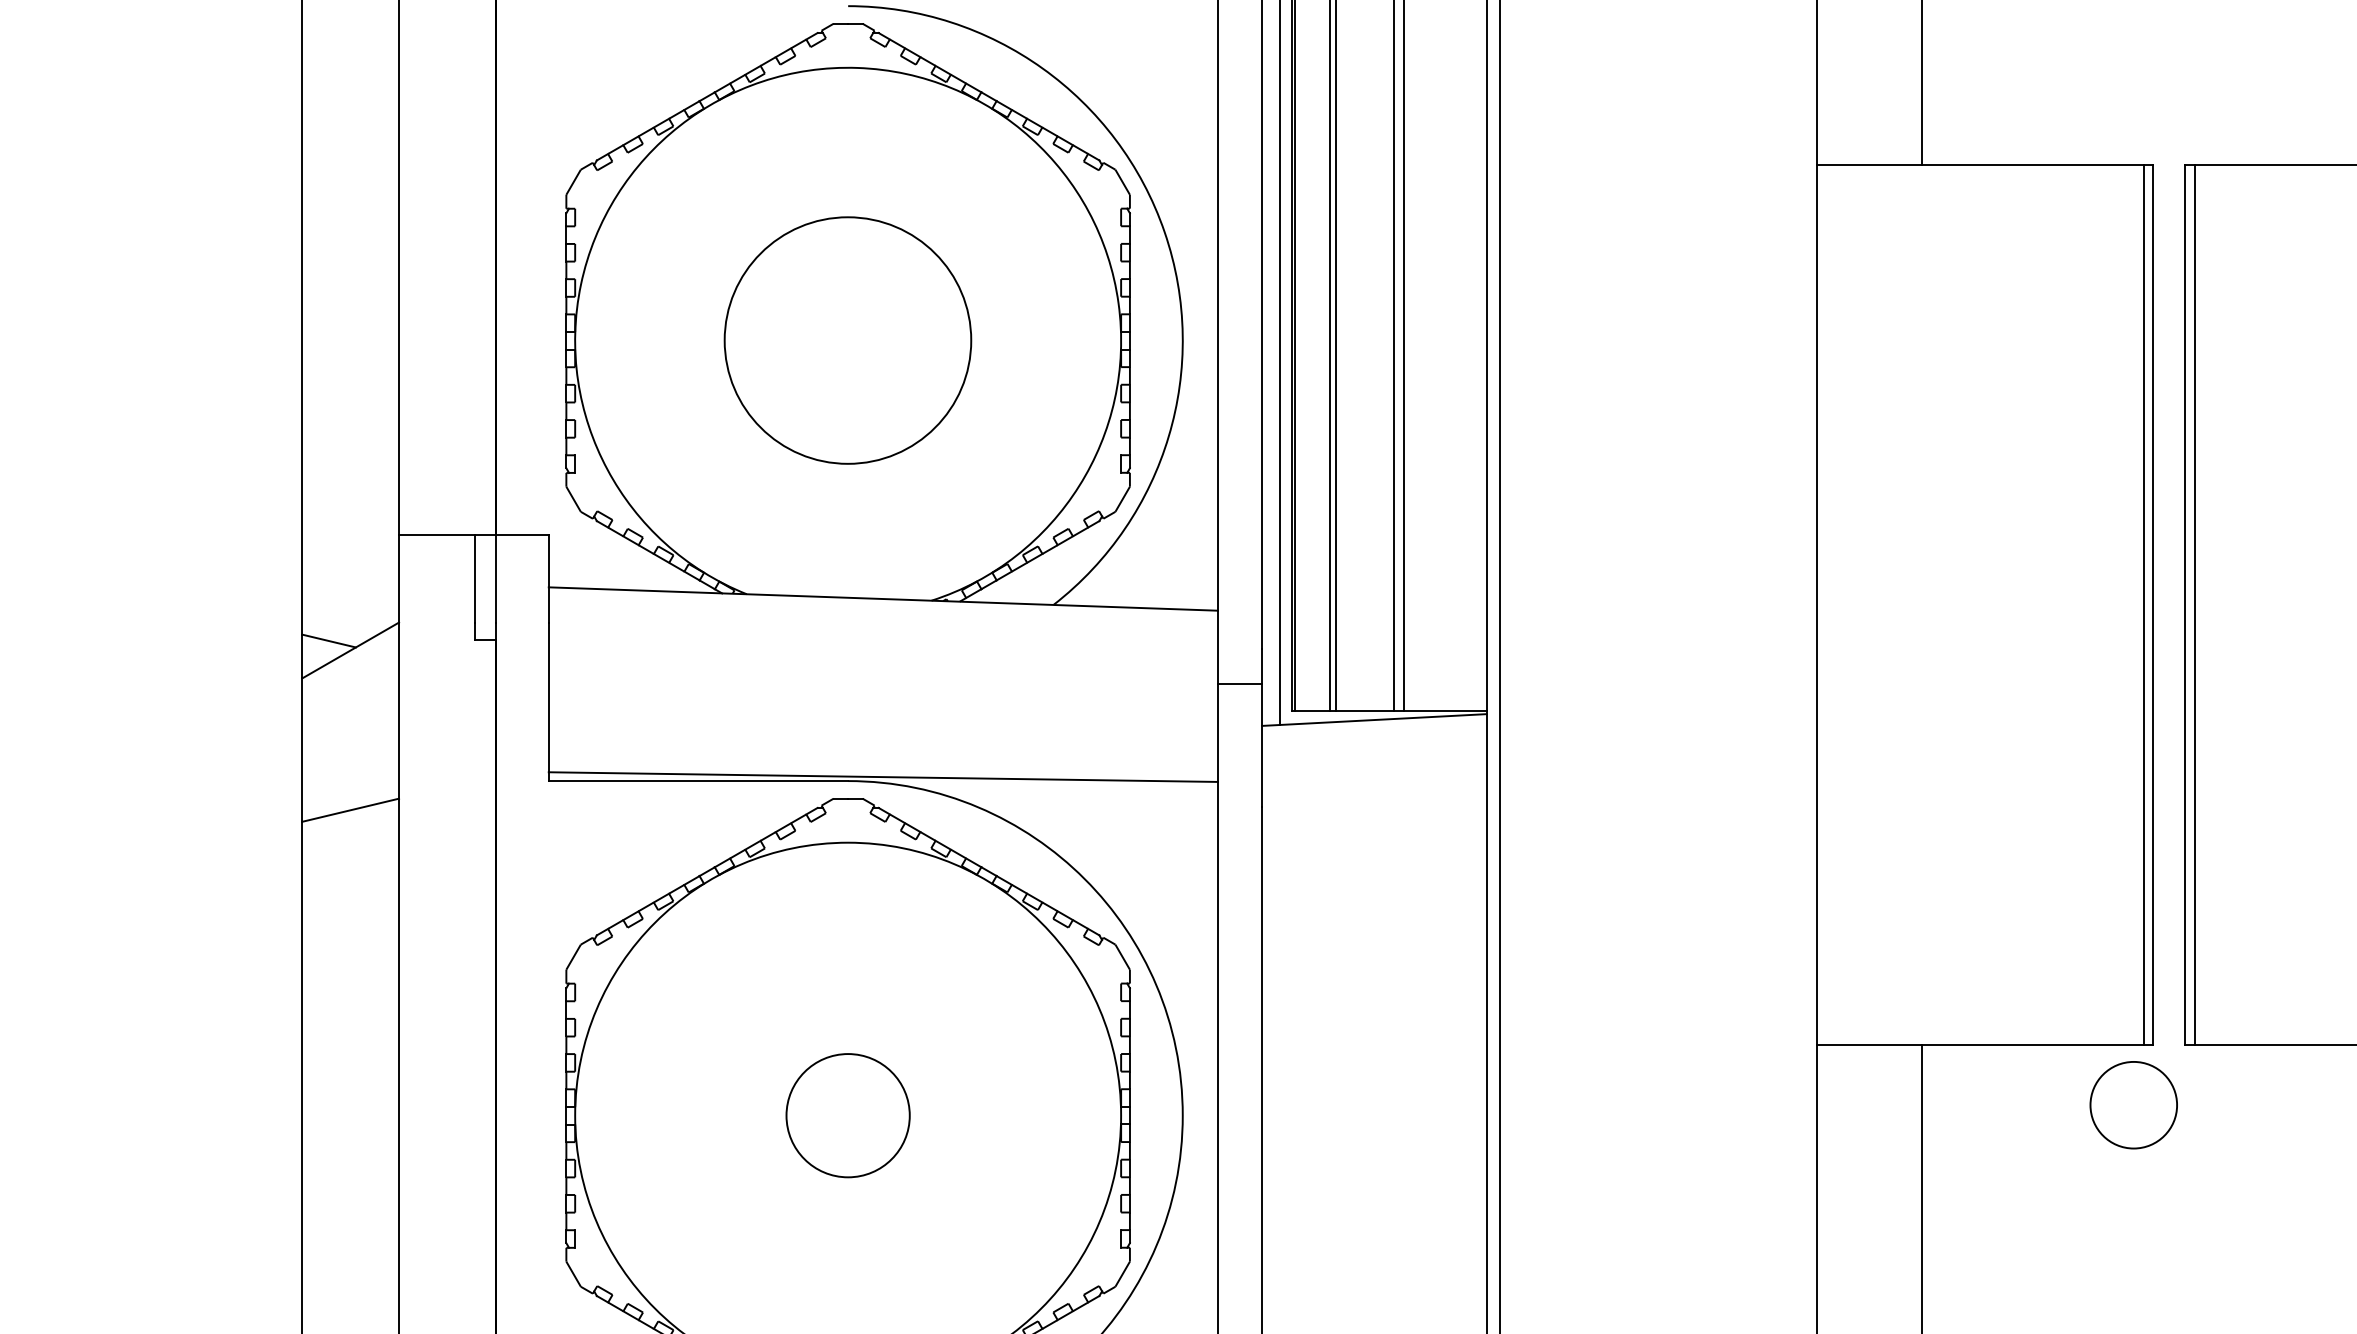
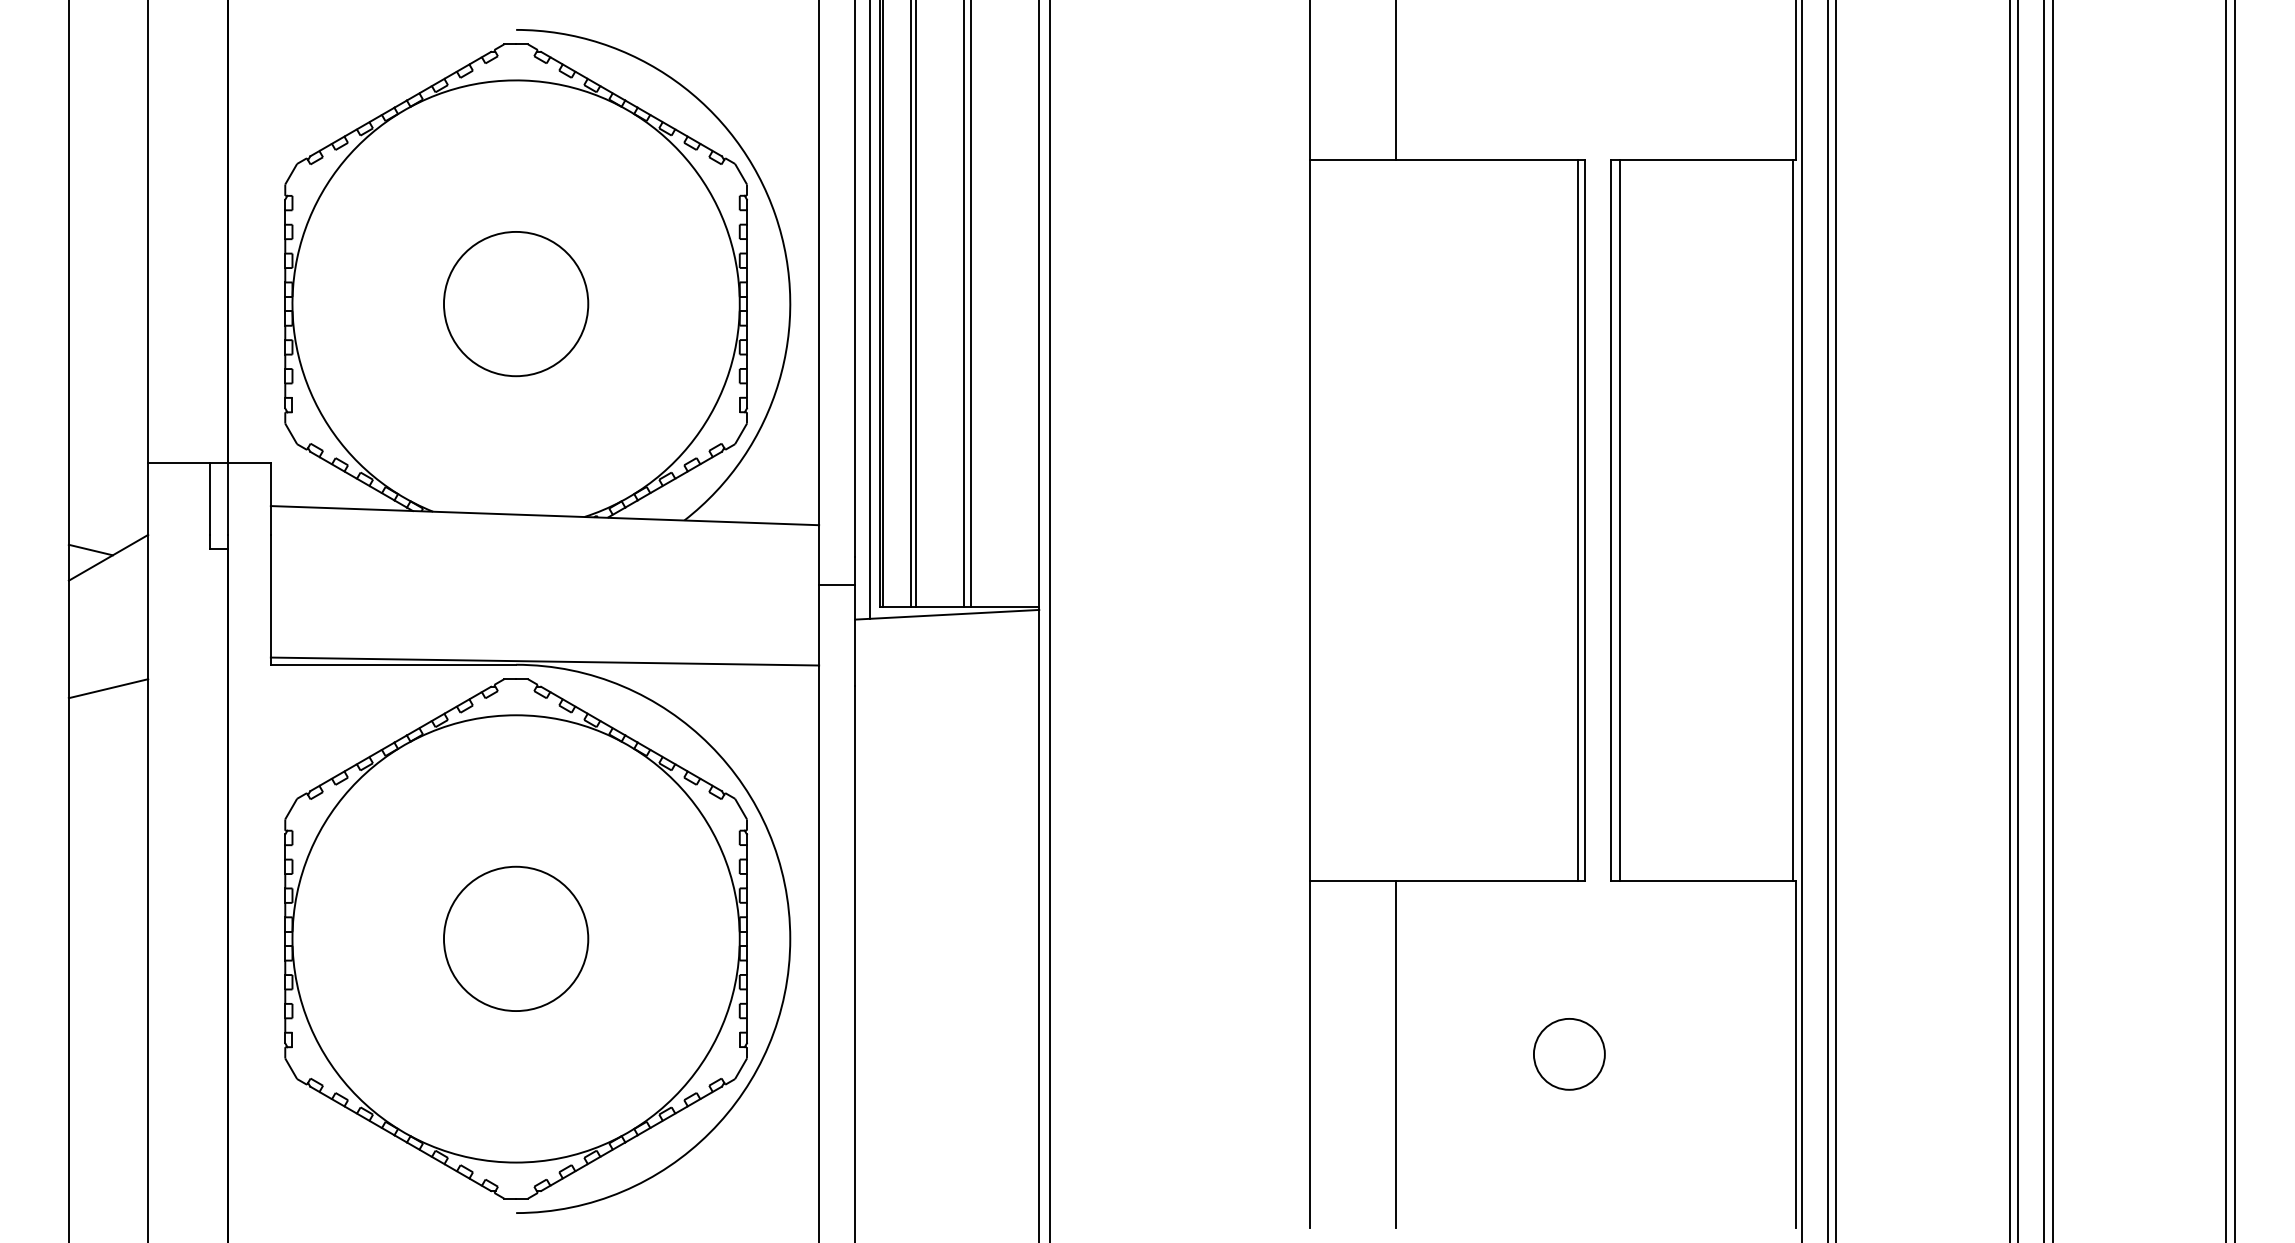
circle: (848, 341) -> (516, 304), size x0.71
circle: (2133, 1105) -> (1569, 1054), moved
circle: (847, 1115) -> (515, 938), size x1.43

